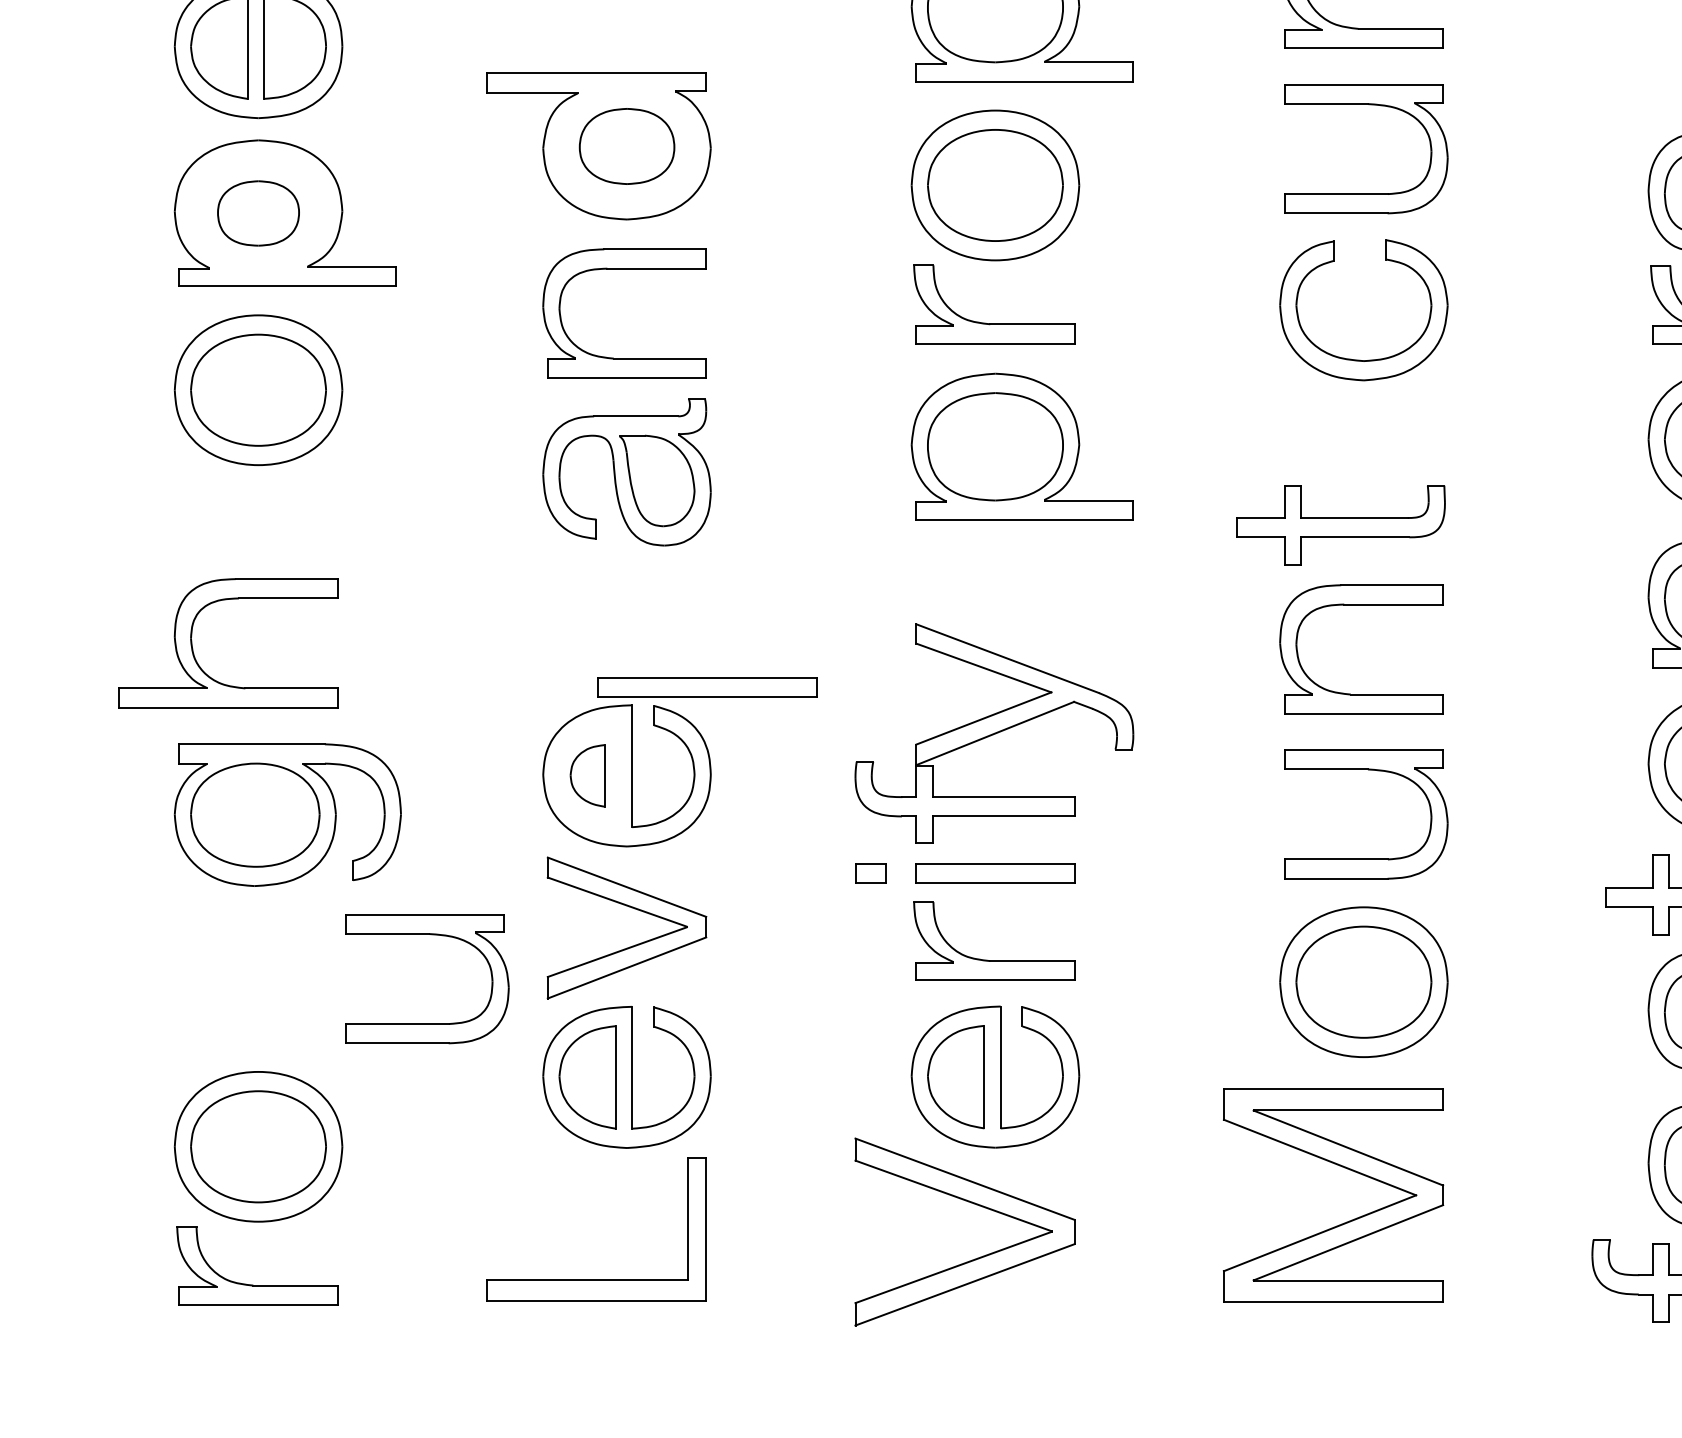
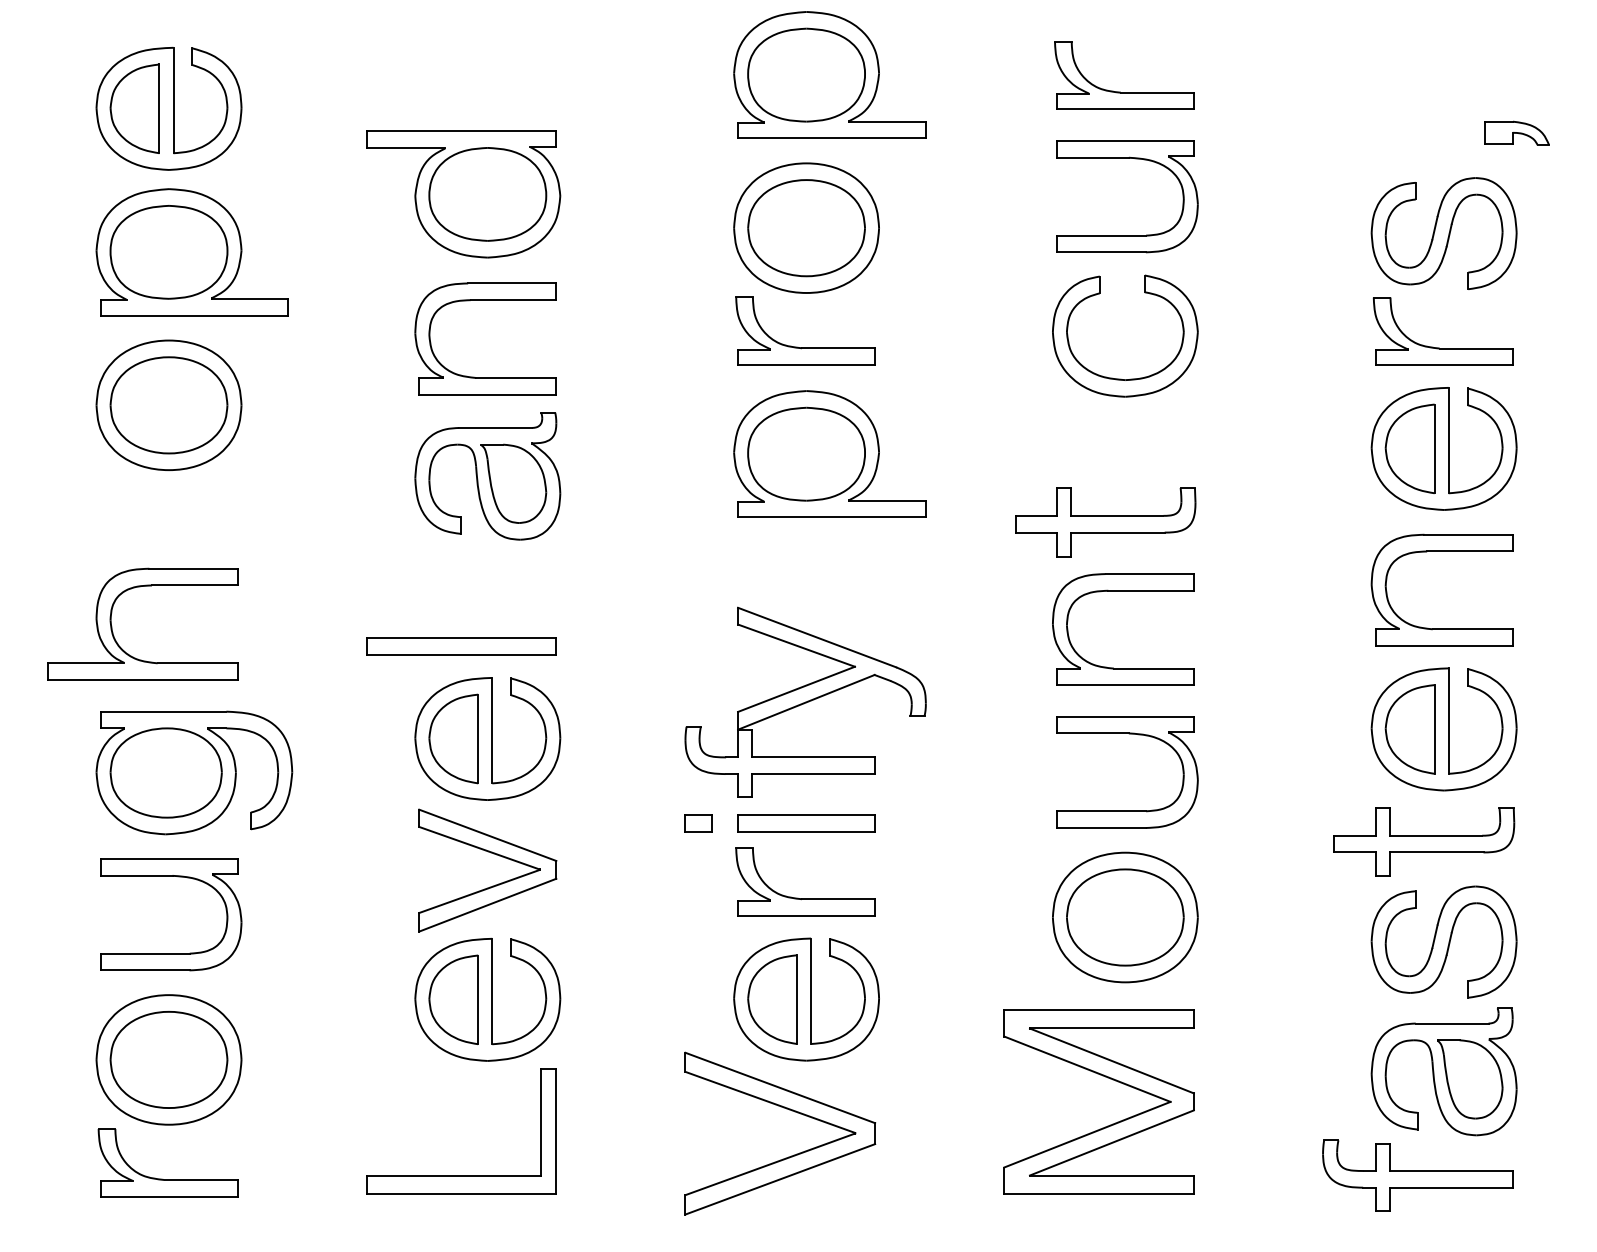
part: (626, 146) -> (487, 194), size x1.43
part: (257, 213) -> (168, 252), size x1.67
part: (707, 687) -> (461, 646), moved
part: (587, 775) -> (453, 738), size x1.67
part: (434, 935) -> (177, 877), moved

